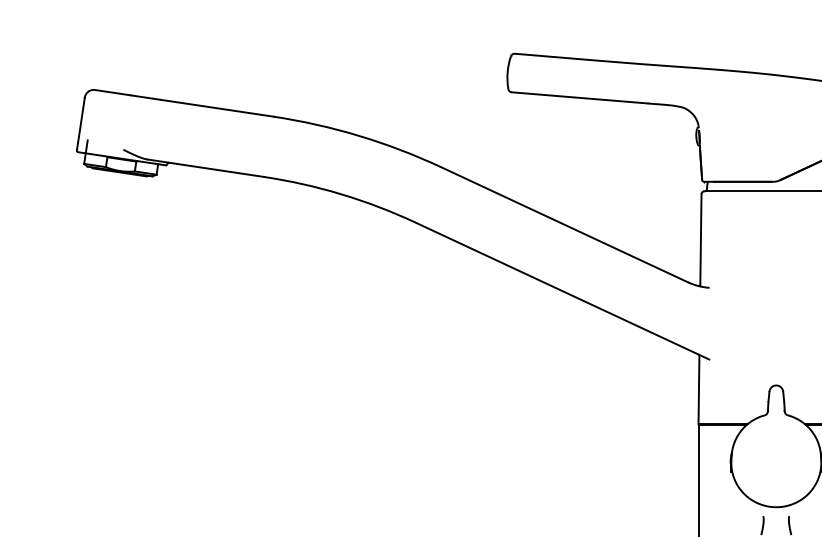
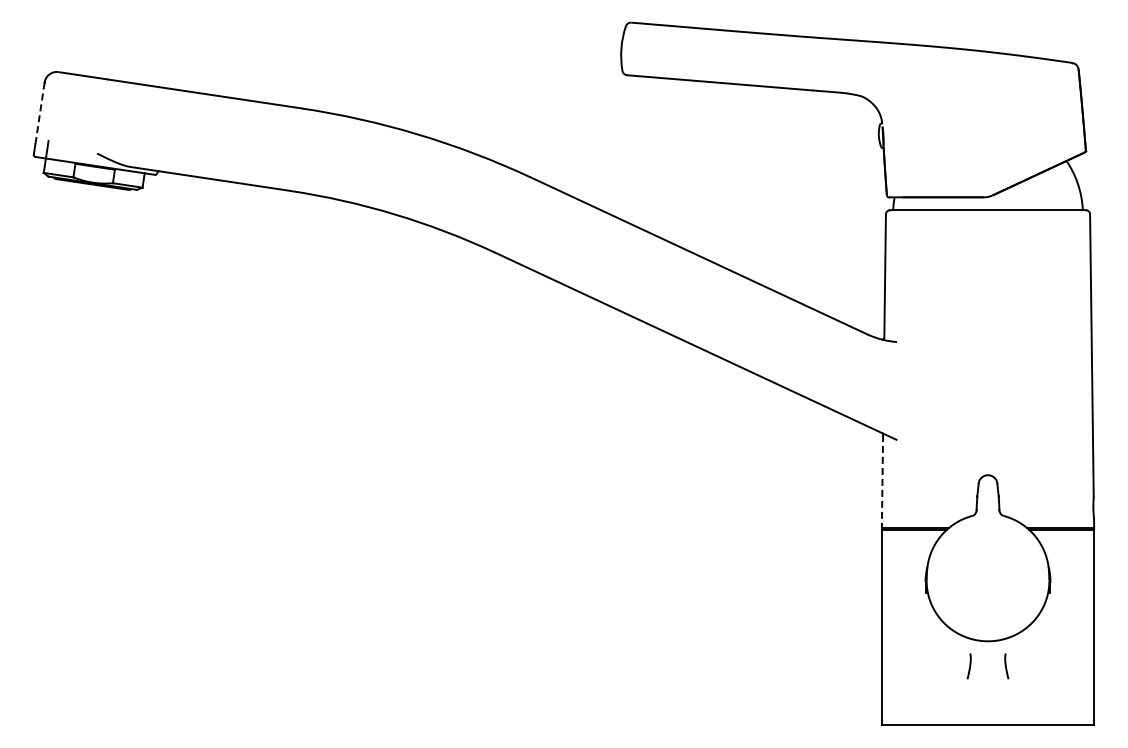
line: (81, 120) -> (39, 113), solid -> dashed
line: (698, 390) -> (882, 481), solid -> dashed

